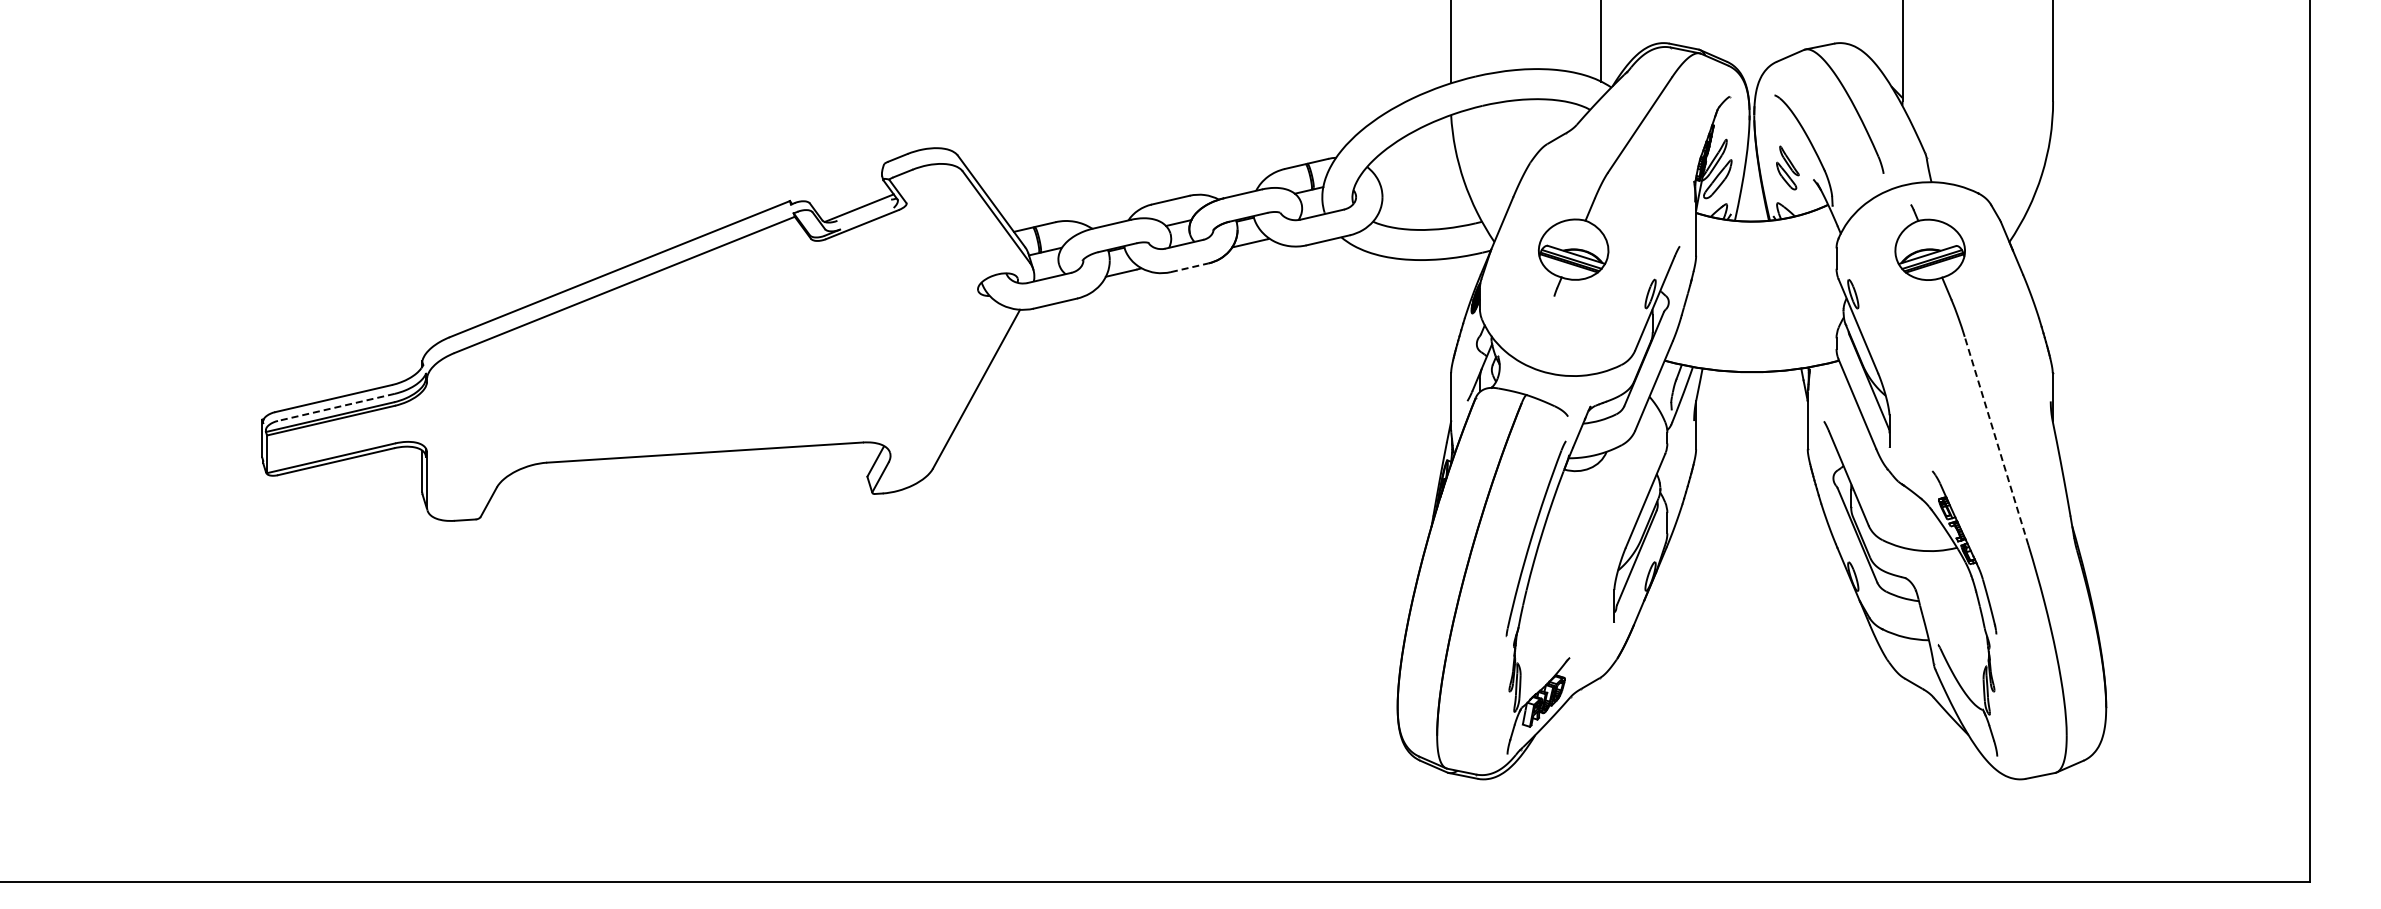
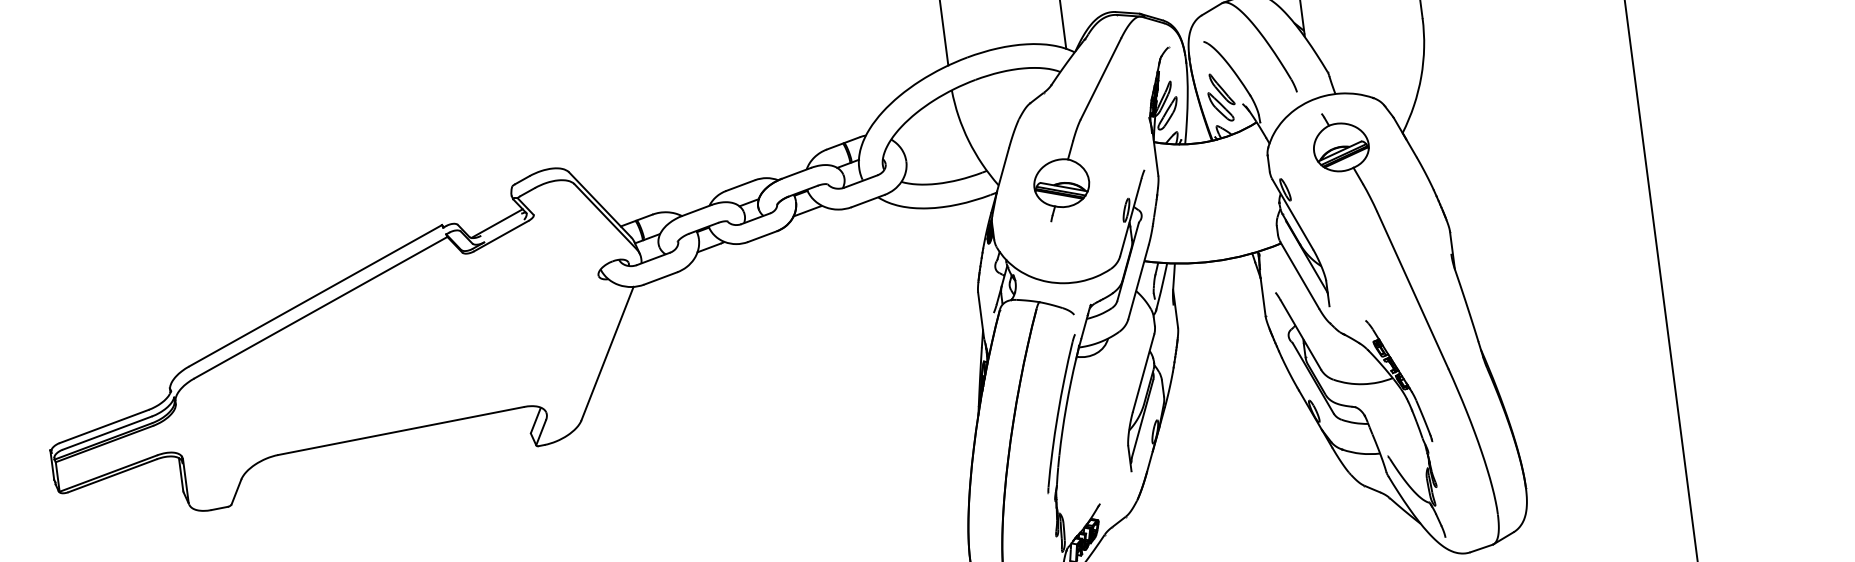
part: (1787, 167) -> (1220, 97), size x1.43
line: (1190, 267) -> (762, 236), dashed -> solid
line: (336, 407) -> (107, 433), dashed -> solid
line: (1996, 440) -> (1412, 289), dashed -> solid

